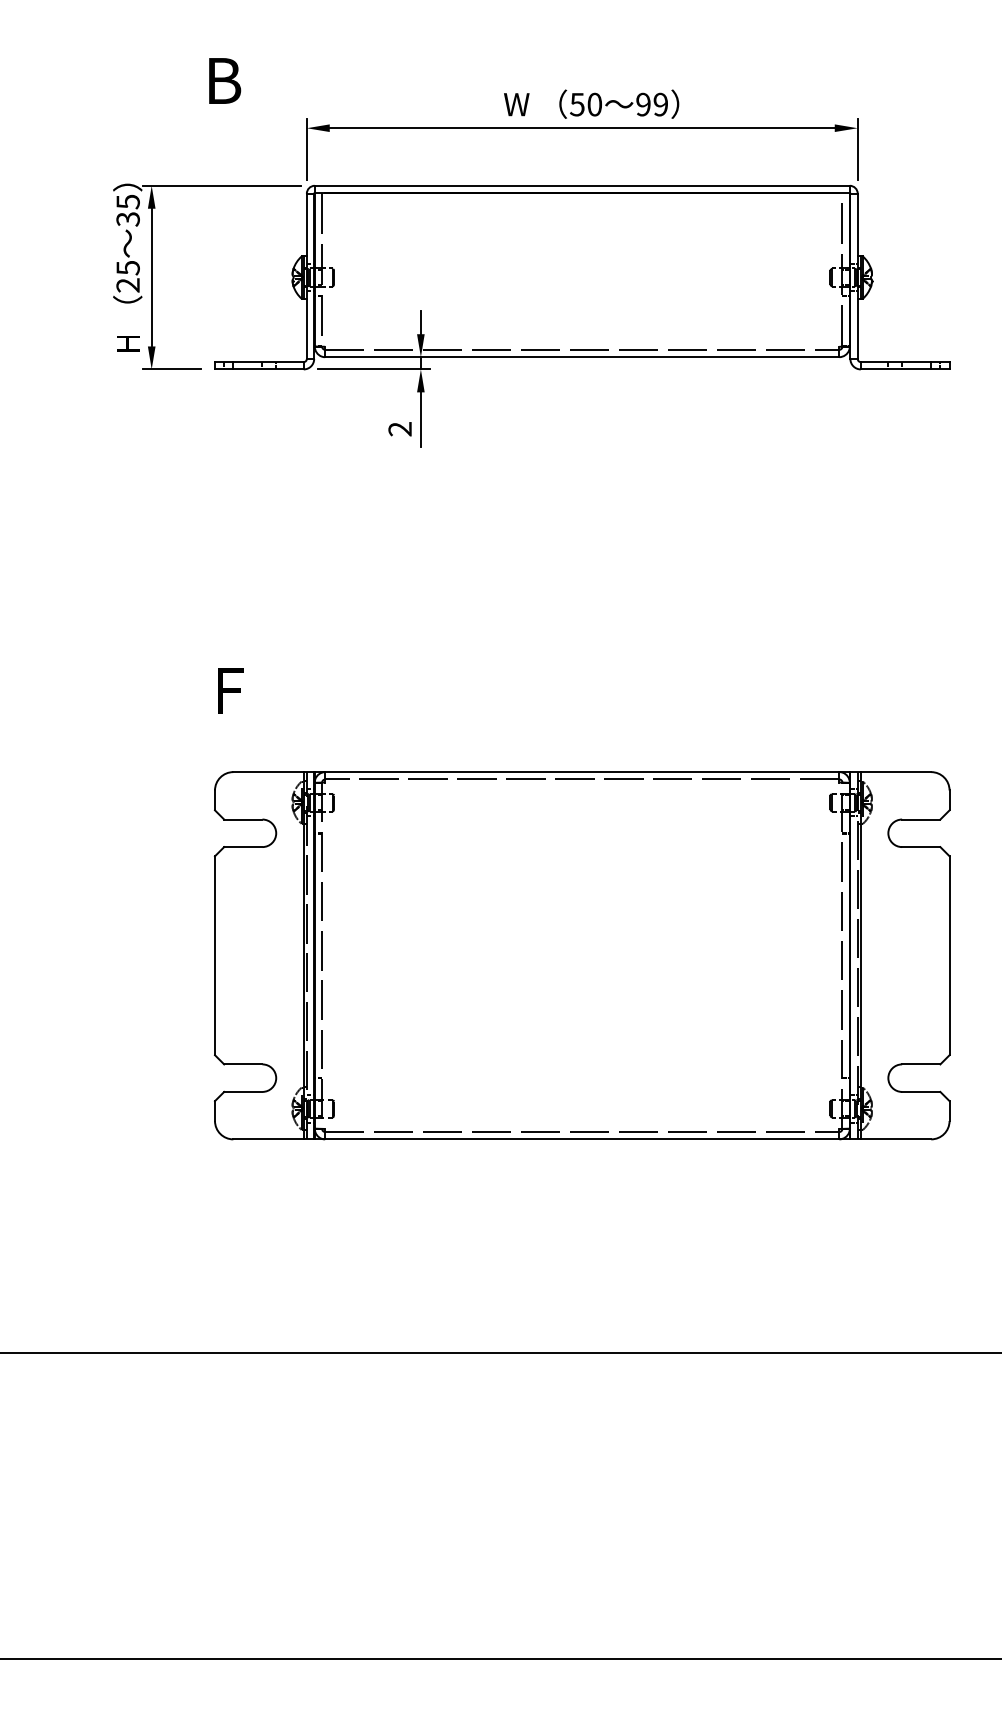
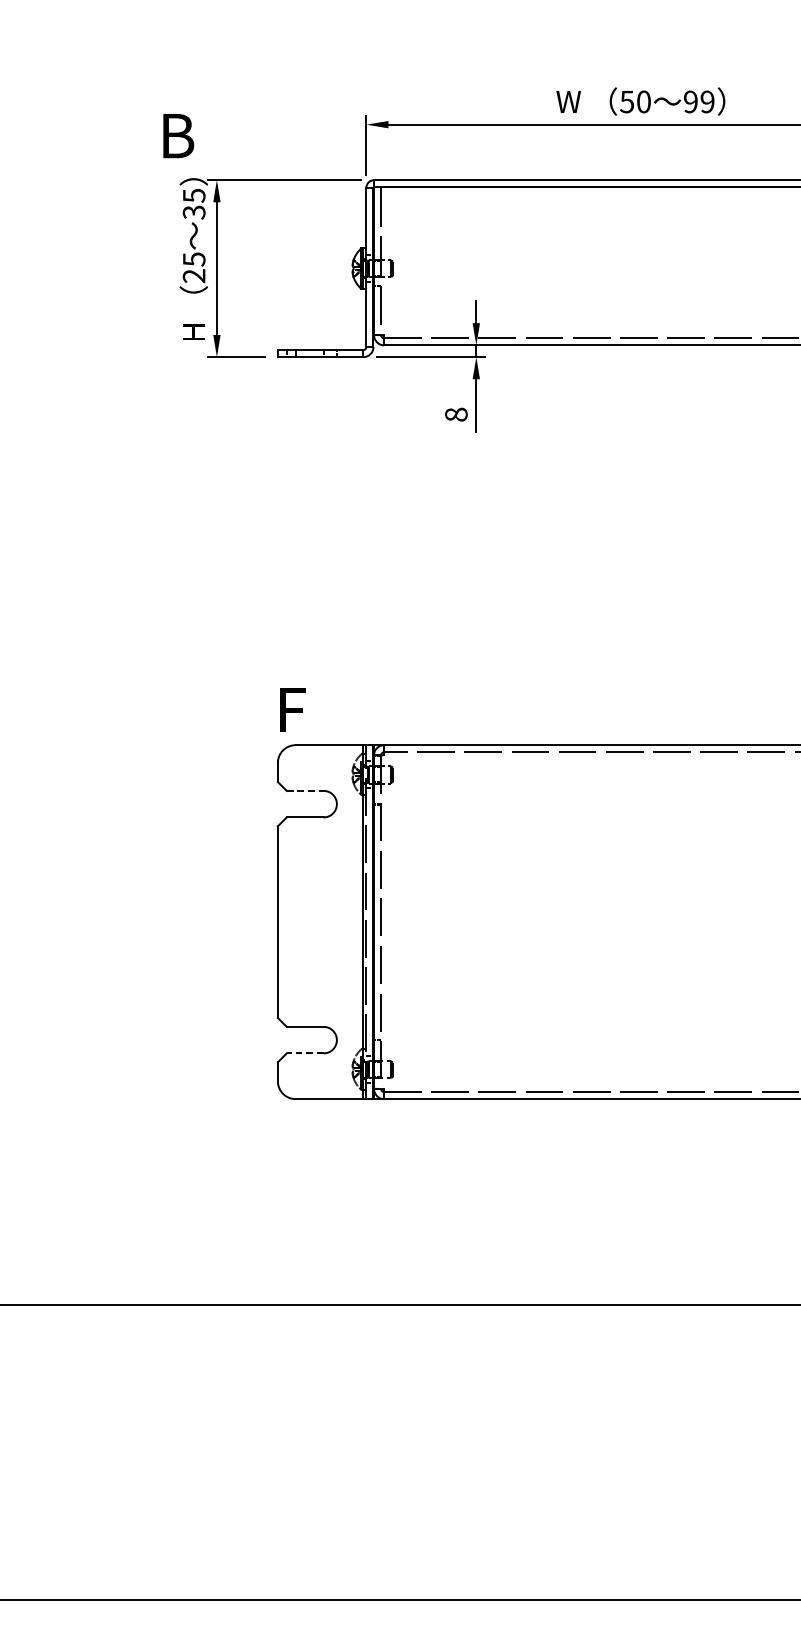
text: (225, 80) -> (179, 135), moved
text: (399, 429) -> (455, 415), 2 -> 8
text: (230, 690) -> (292, 709), moved
line: (243, 819) -> (305, 790), solid -> dashed
line: (242, 1091) -> (304, 1052), solid -> dashed

